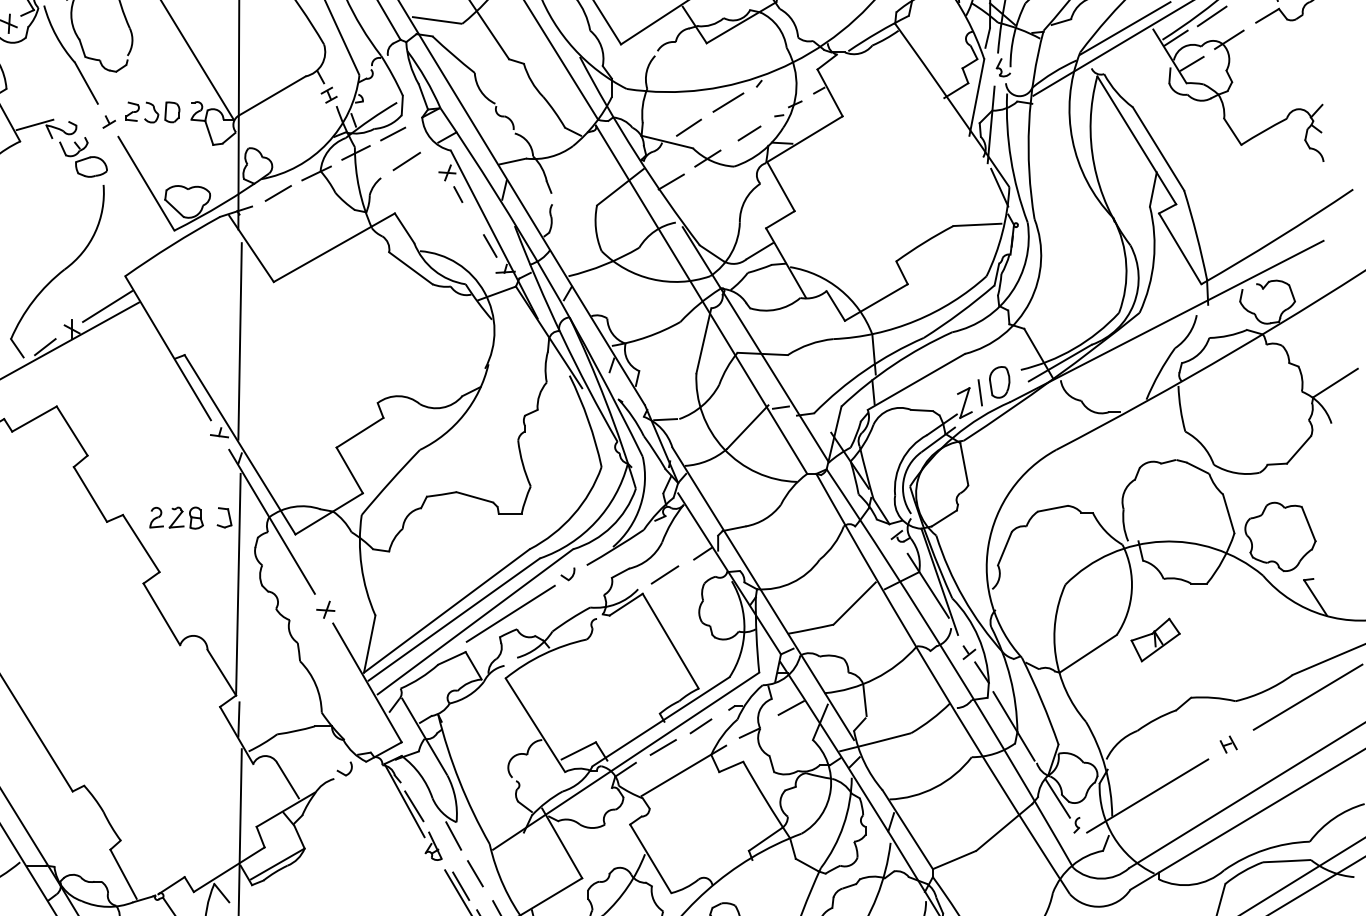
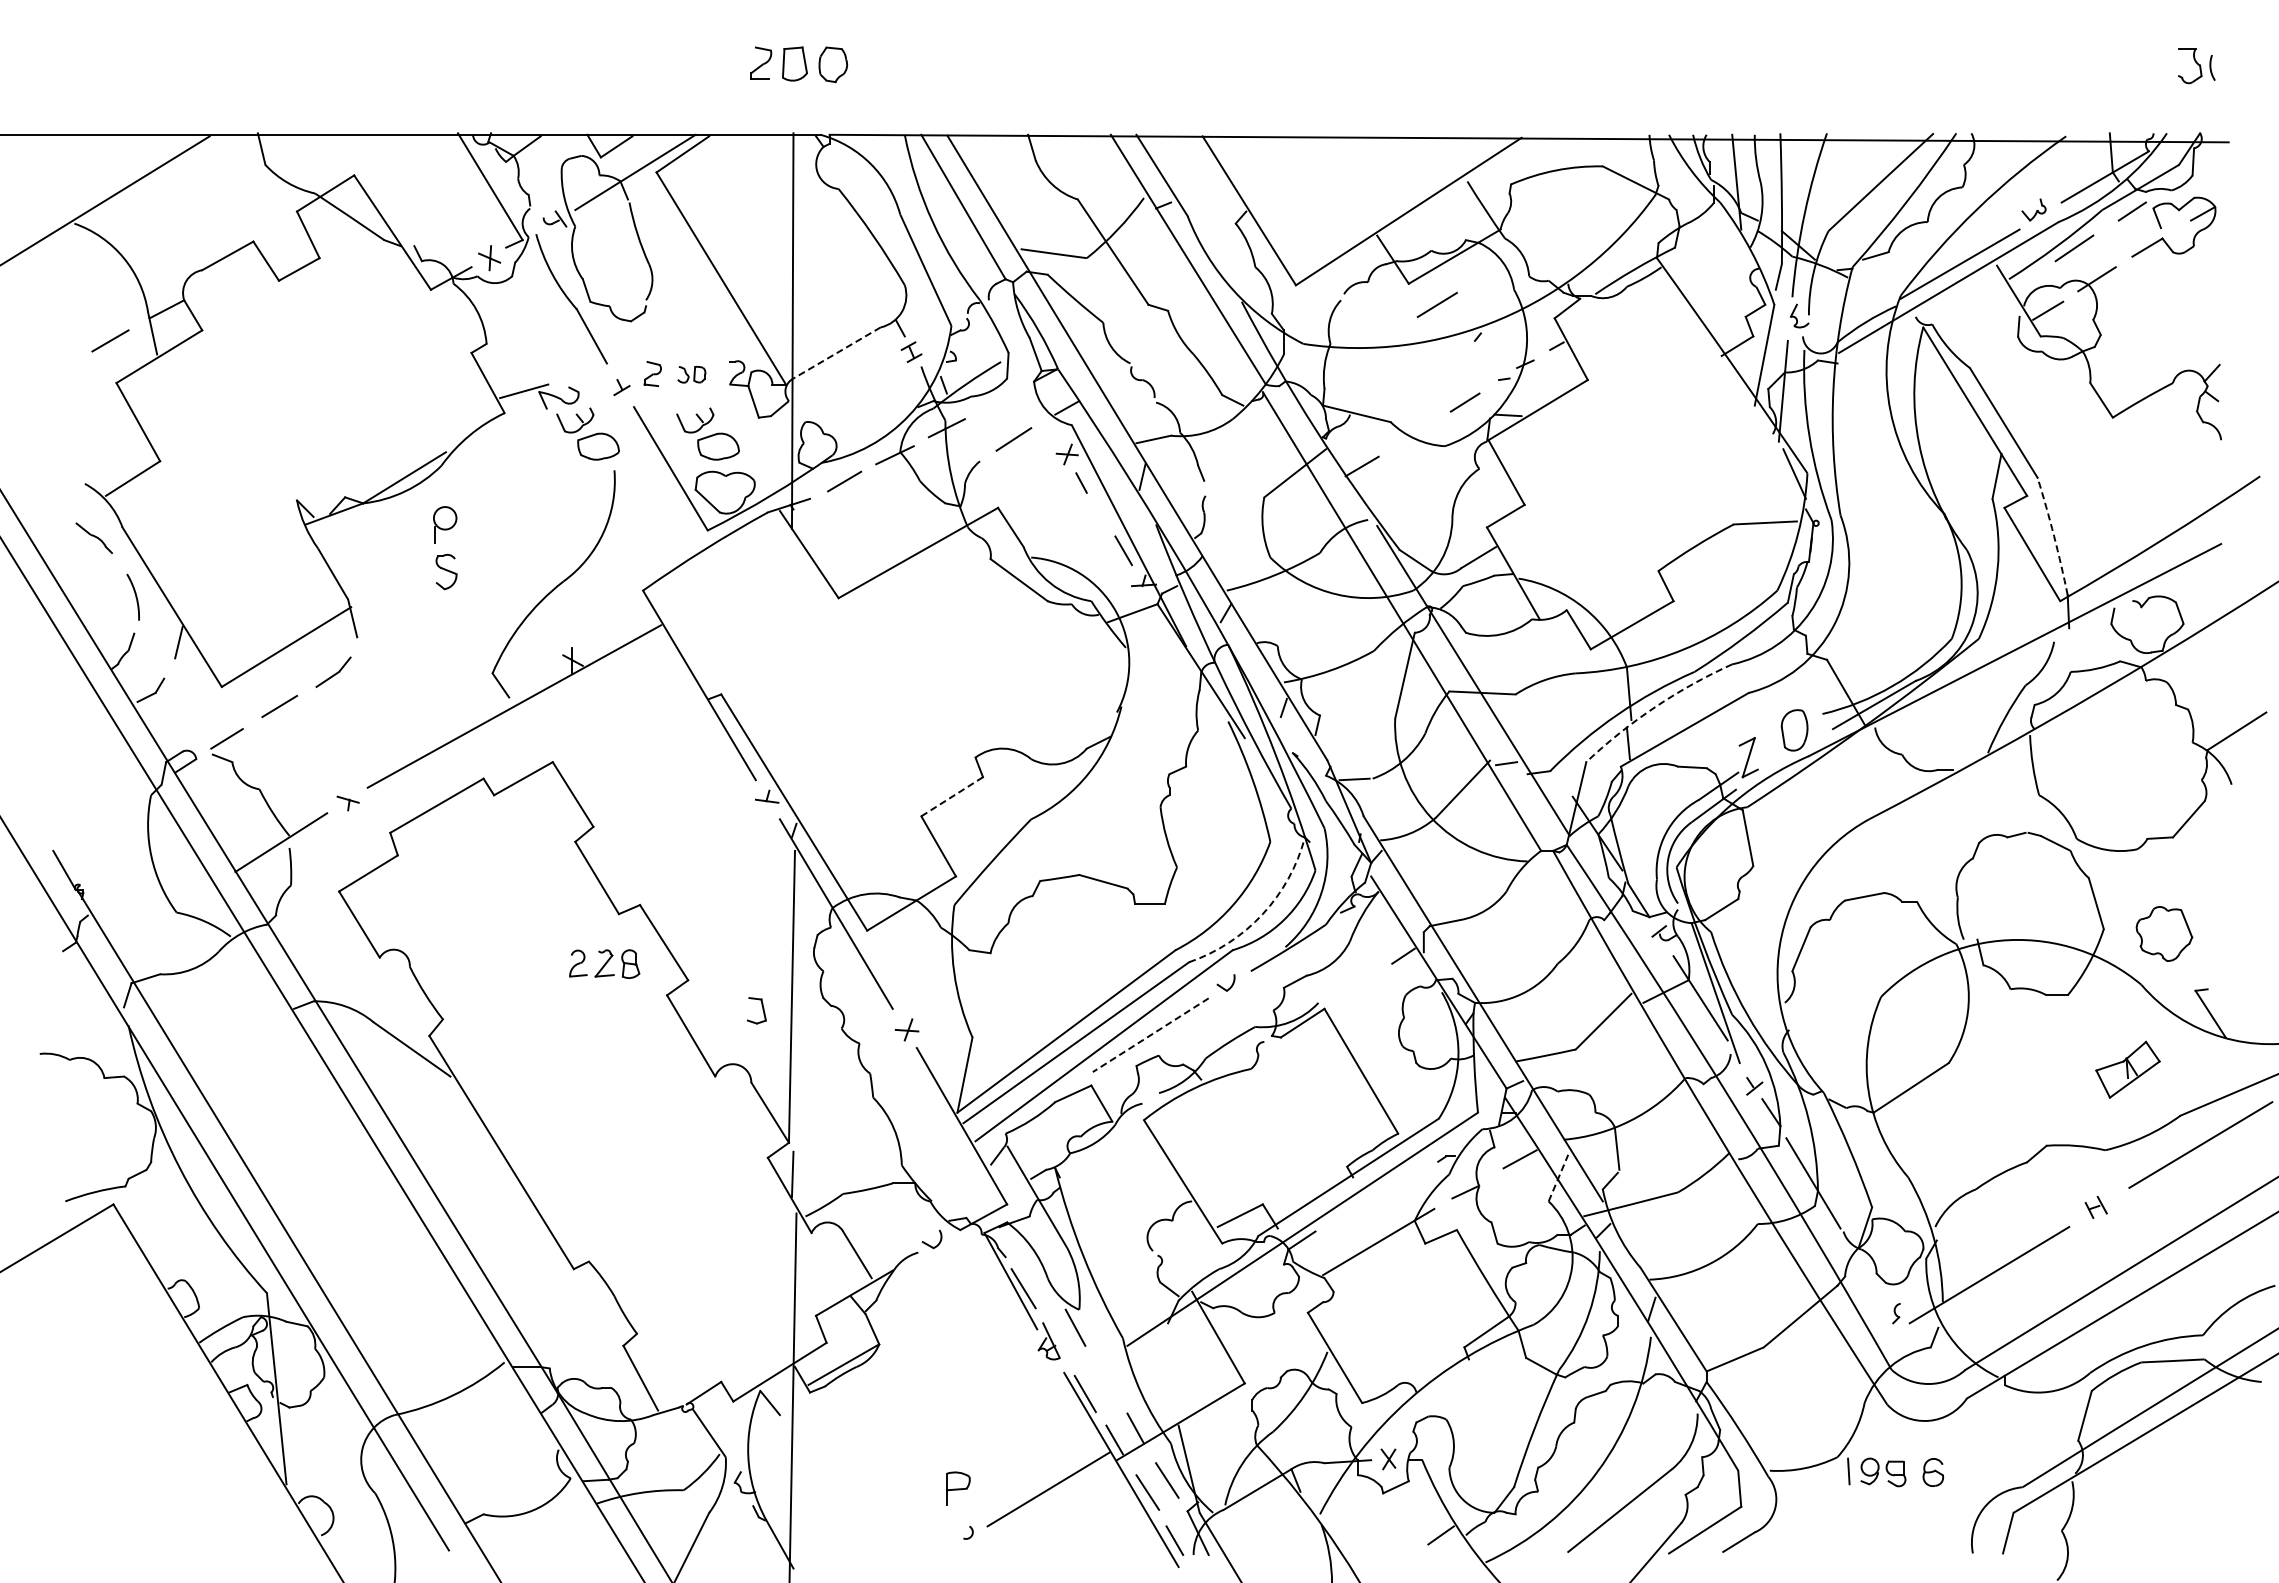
line: (1176, 37) -> (2027, 276), removed
line: (272, 95) -> (837, 352), solid -> dashed
line: (727, 103) -> (1436, 305), moved
part: (162, 112) -> (691, 374), size x0.6
line: (689, 127) -> (1385, 394), removed
line: (392, 134) -> (995, 403), removed
part: (174, 156) -> (707, 433), added
line: (707, 158) -> (1409, 435), removed
arc: (1197, 235) -> (2054, 536), solid -> dashed
line: (107, 306) -> (619, 630), removed
line: (239, 341) -> (793, 676), removed
line: (45, 346) -> (537, 683), removed
arc: (894, 365) -> (1655, 707), solid -> dashed
line: (979, 392) -> (1768, 743), removed
line: (360, 432) -> (952, 796), solid -> dashed
part: (176, 517) -> (604, 963), moved
part: (224, 517) -> (756, 1010), moved
arc: (595, 522) -> (1262, 914), solid -> dashed
part: (1280, 536) -> (2164, 933), size x0.6
line: (664, 574) -> (1353, 983), removed
line: (510, 614) -> (1150, 1035), solid -> dashed
part: (1155, 639) -> (2127, 1069), moved
line: (820, 721) -> (1558, 1177), solid -> dashed
line: (700, 726) -> (1400, 1183), removed
line: (663, 747) -> (1351, 1211), removed
line: (1058, 798) -> (1871, 1278), removed
line: (474, 872) -> (1103, 1376), removed

